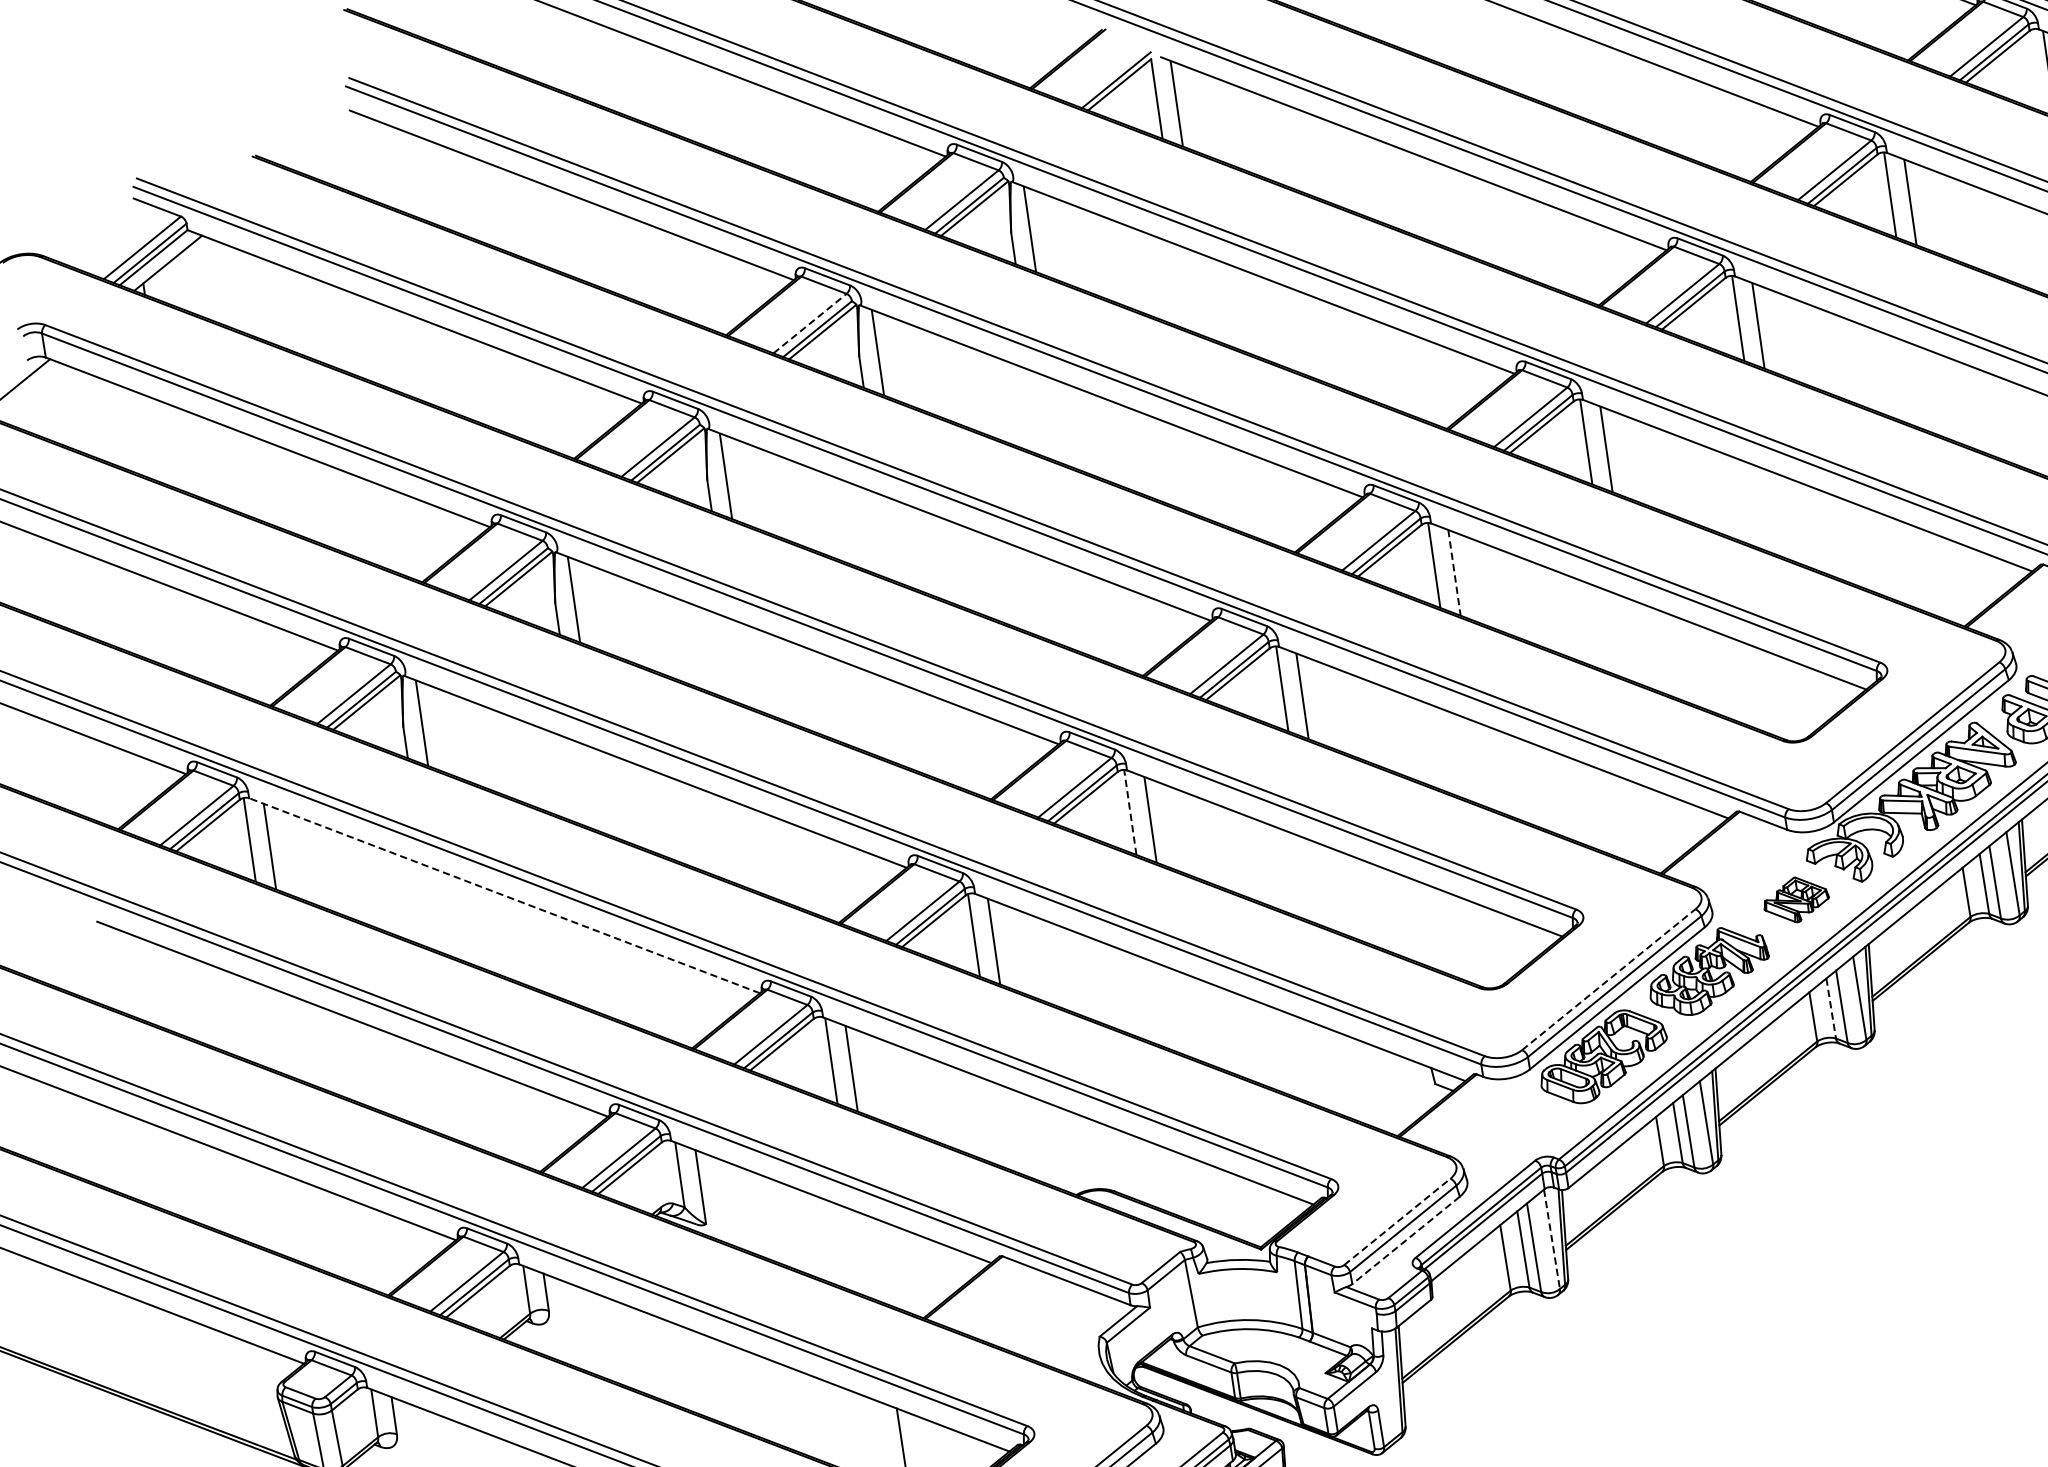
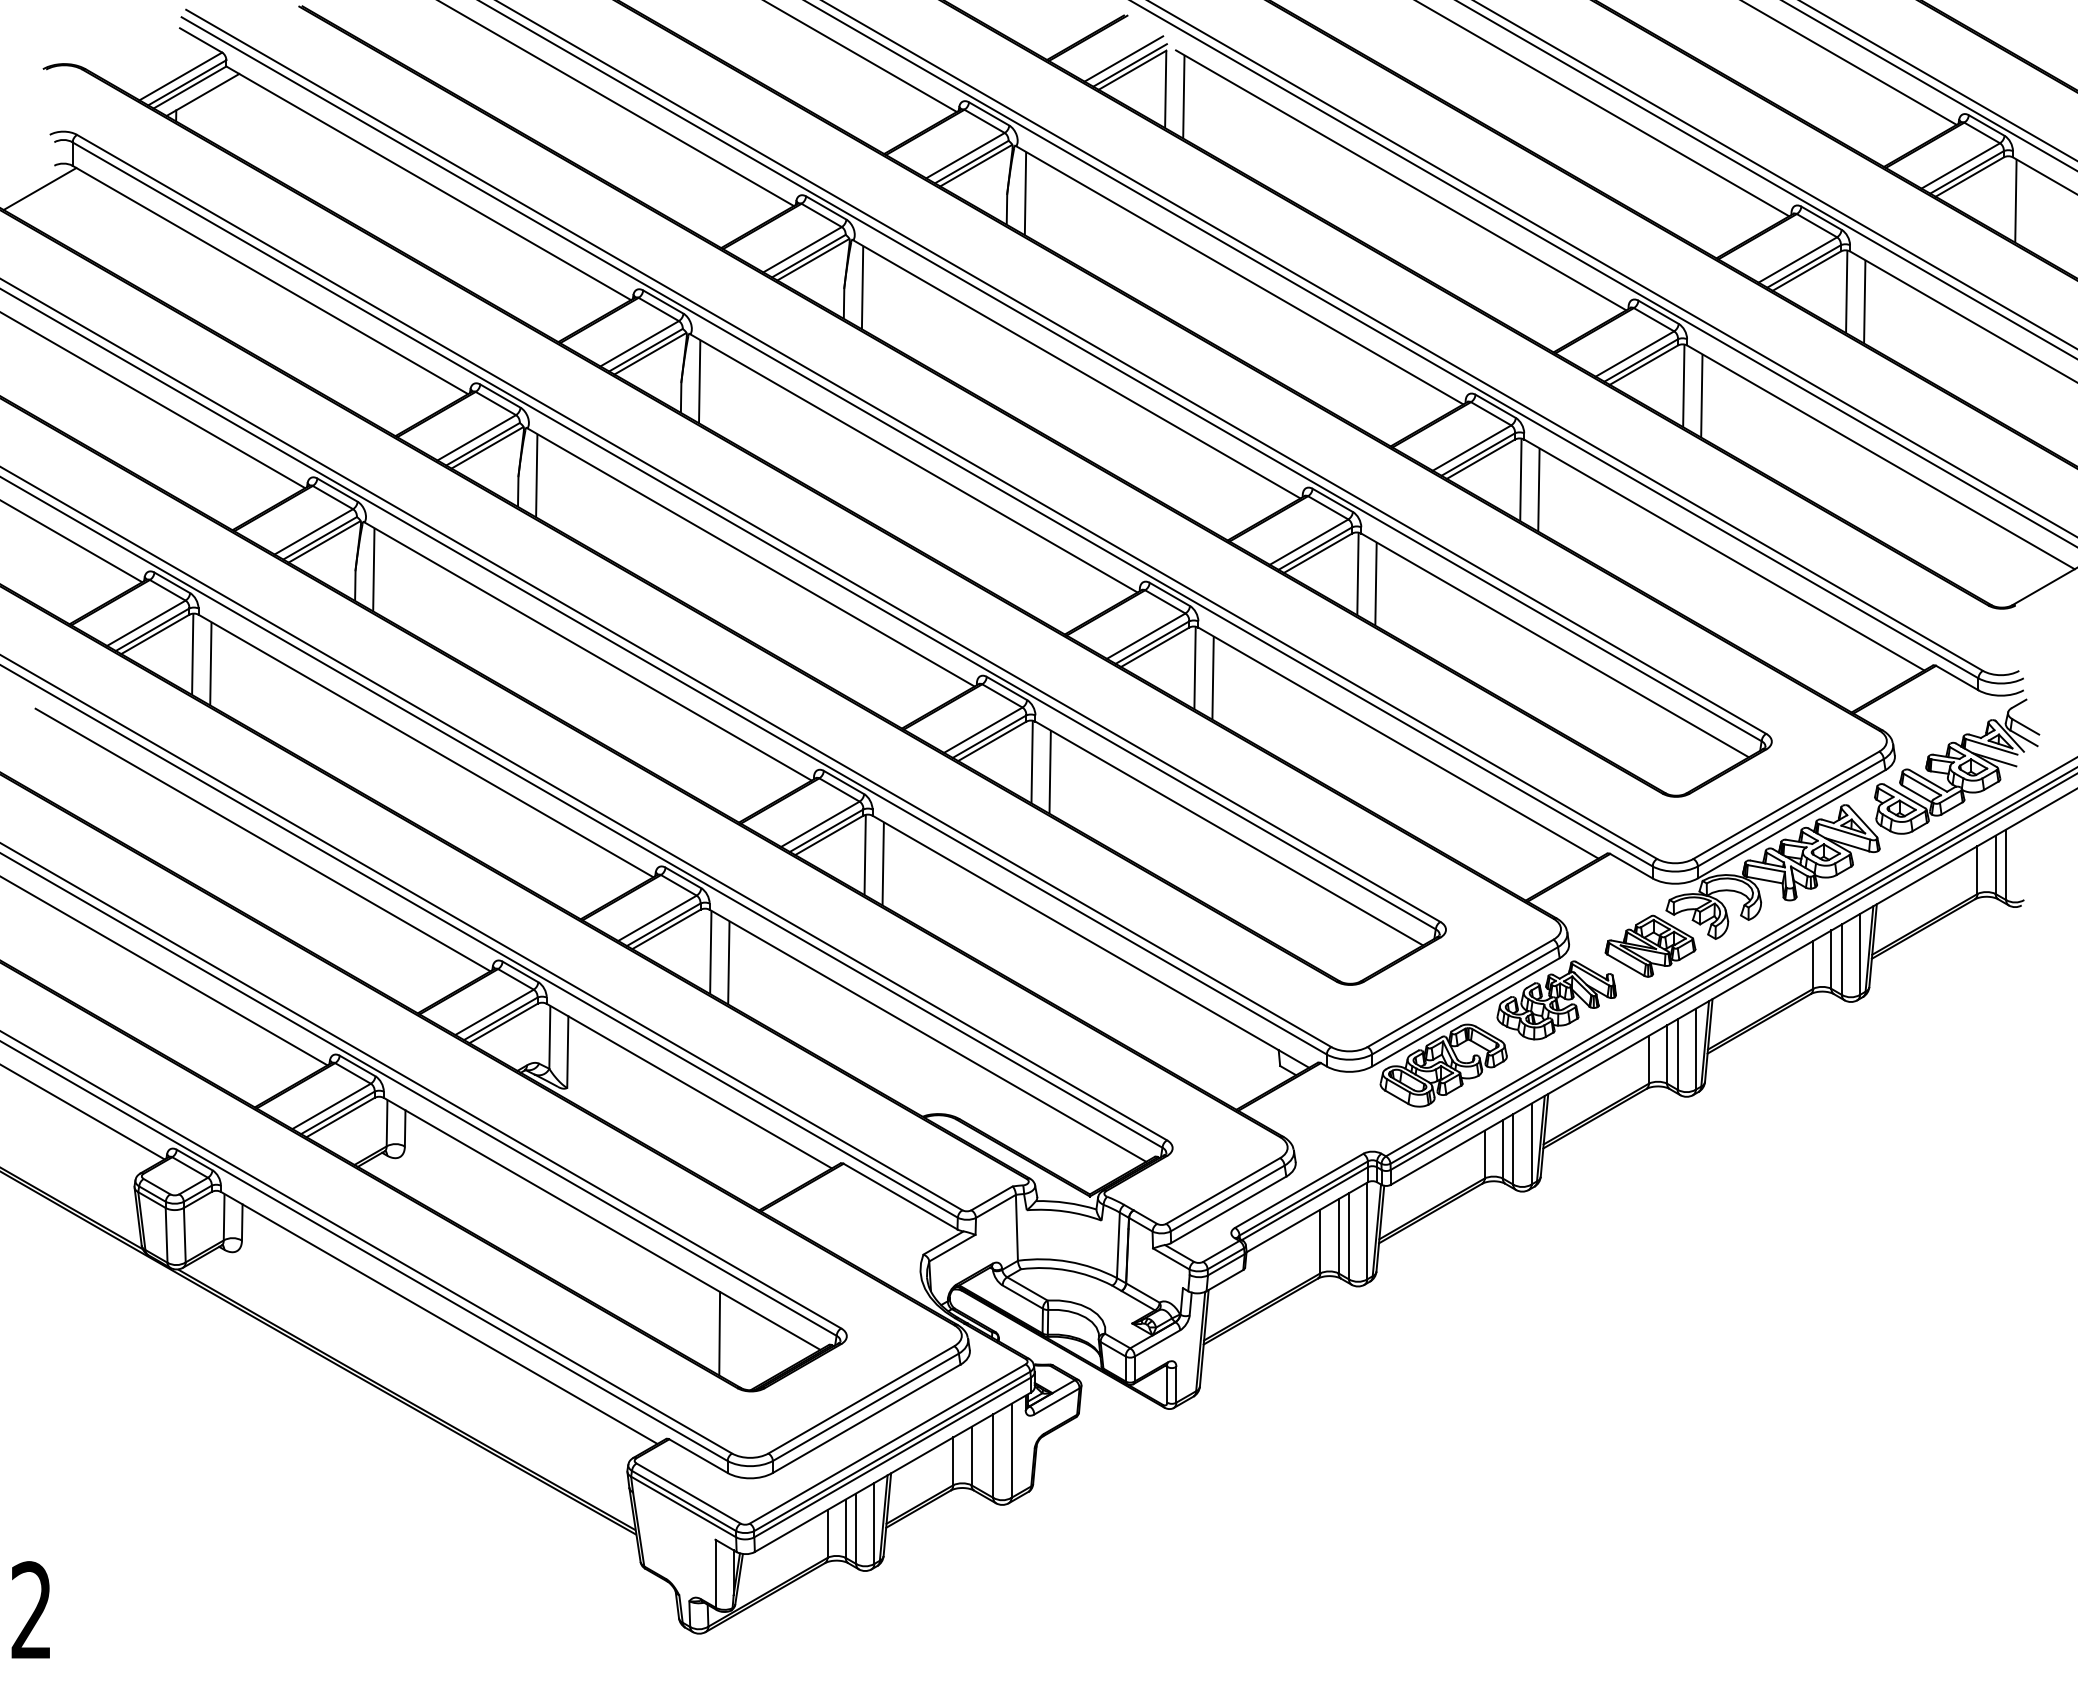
line: (1108, 74) -> (1123, 58), added
line: (810, 323) -> (803, 249), dashed -> solid
line: (1454, 572) -> (1376, 583), dashed -> solid
line: (1130, 812) -> (1032, 762), dashed -> solid
line: (504, 896) -> (425, 746), dashed -> solid
part: (1796, 899) -> (1650, 945), size x1.43
line: (1608, 979) -> (1460, 993), dashed -> solid
line: (1831, 1009) -> (1667, 1055), dashed -> solid
line: (1397, 1222) -> (1223, 1191), dashed -> solid
line: (1552, 1239) -> (1367, 1231), dashed -> solid
line: (1405, 1240) -> (1228, 1209), dashed -> solid

